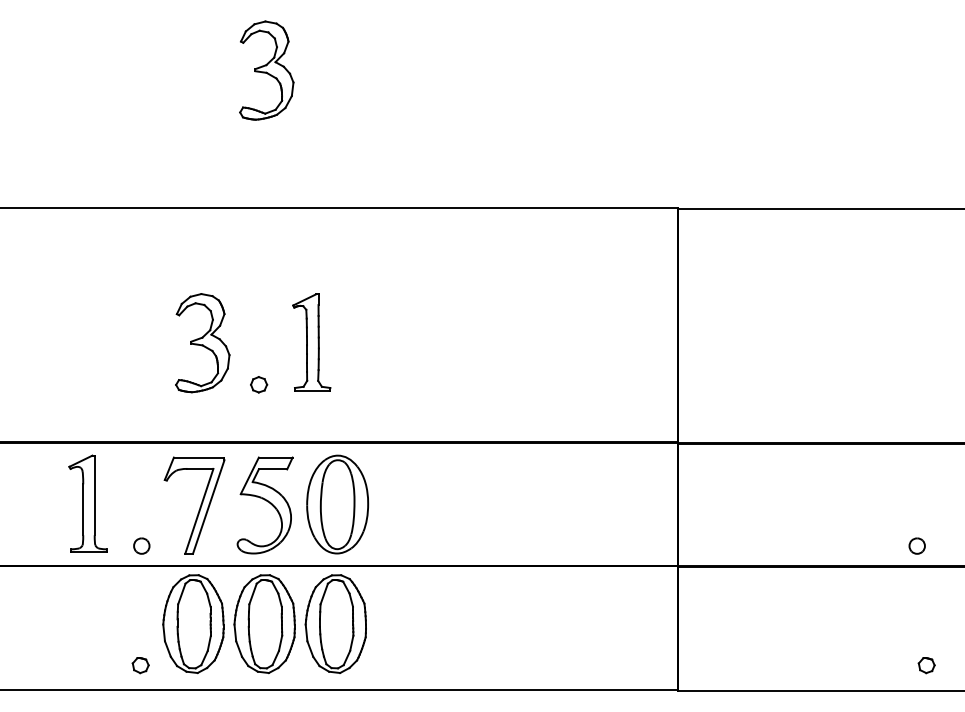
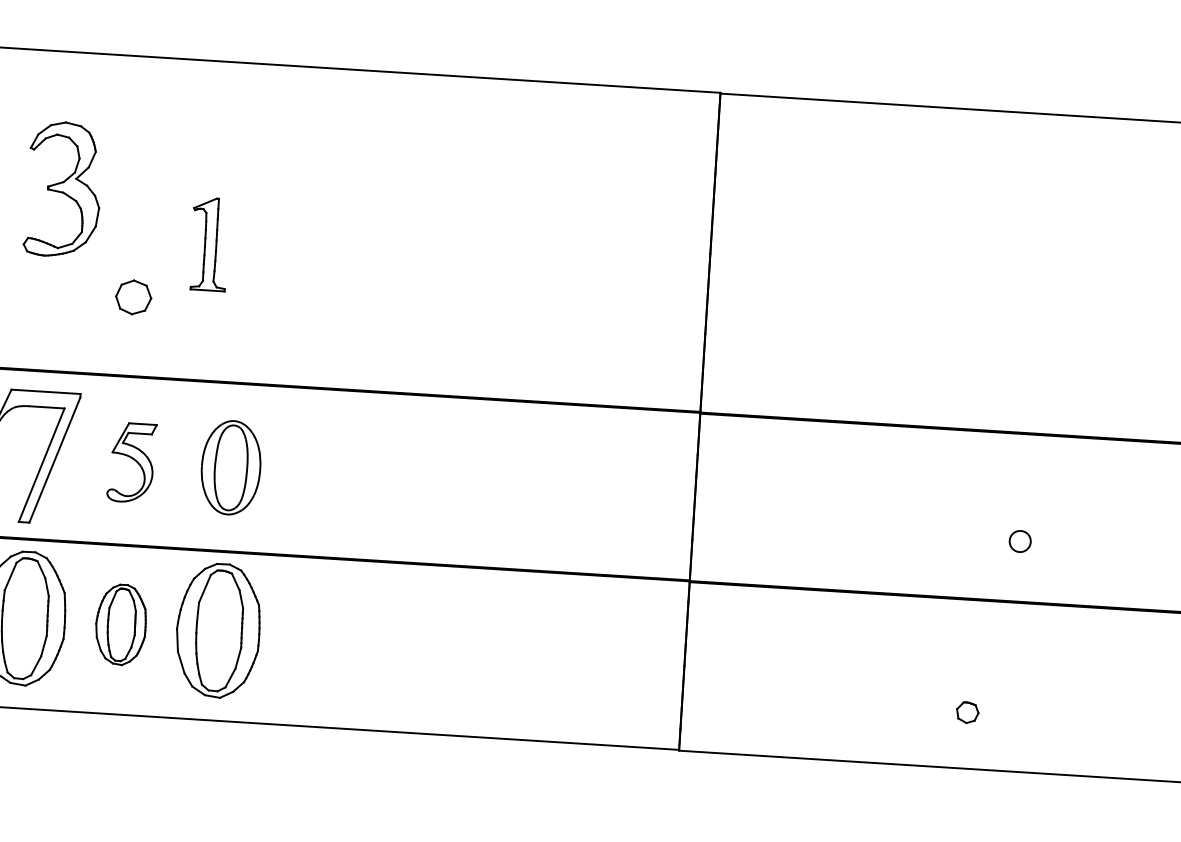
part: (311, 342) -> (209, 244), size x0.7
part: (202, 343) -> (63, 190), moved
part: (259, 384) -> (134, 297), size x1.6
part: (337, 504) -> (230, 467), size x0.7
part: (264, 505) -> (131, 462), size x0.6
part: (916, 545) -> (1019, 540), moved
part: (264, 624) -> (120, 625), size x0.6
part: (926, 665) -> (967, 712), moved

